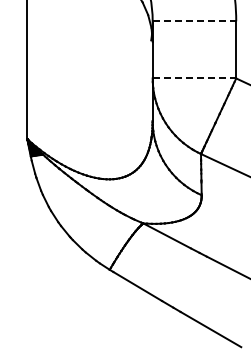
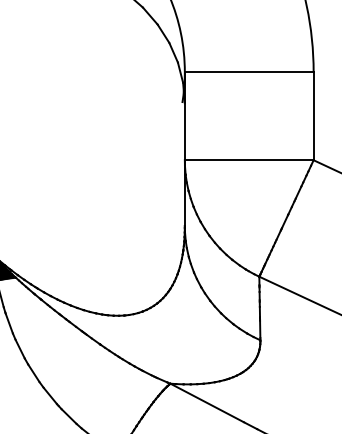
line: (194, 21) -> (249, 72), dashed -> solid
line: (194, 78) -> (249, 160), dashed -> solid

